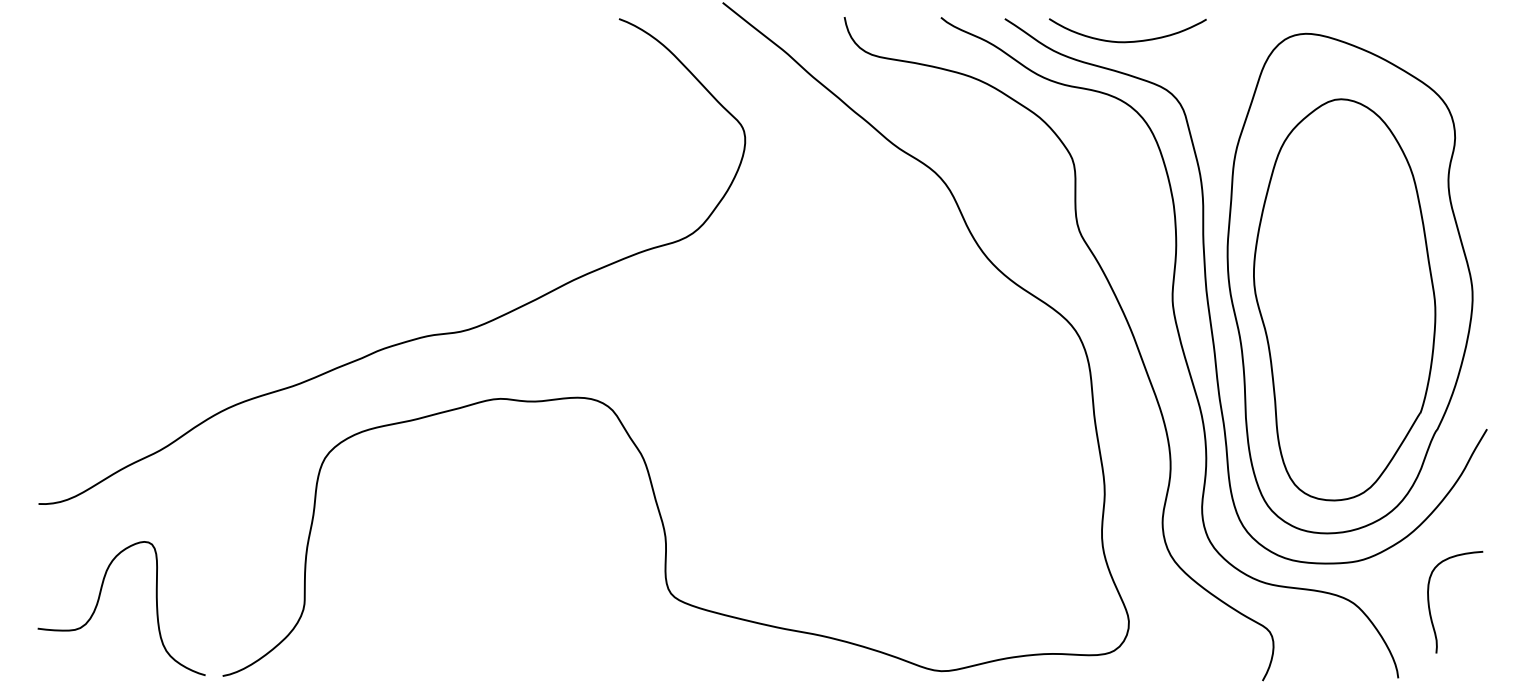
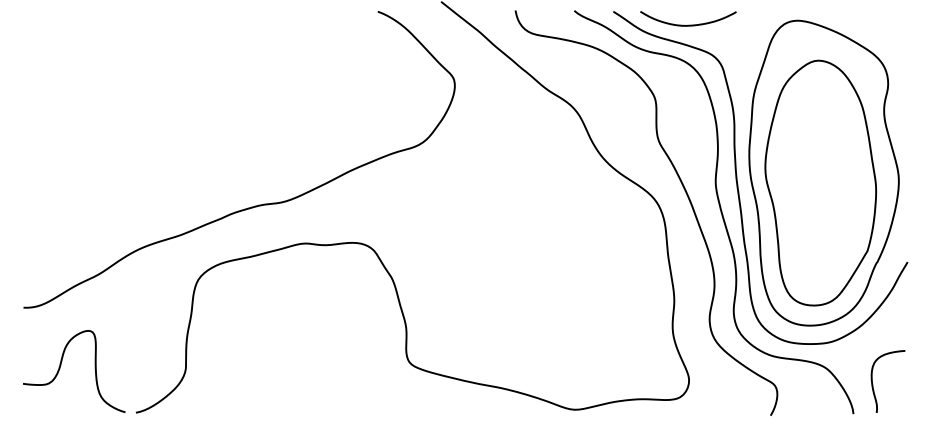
curve: (1431, 606) -> (873, 384), moved

